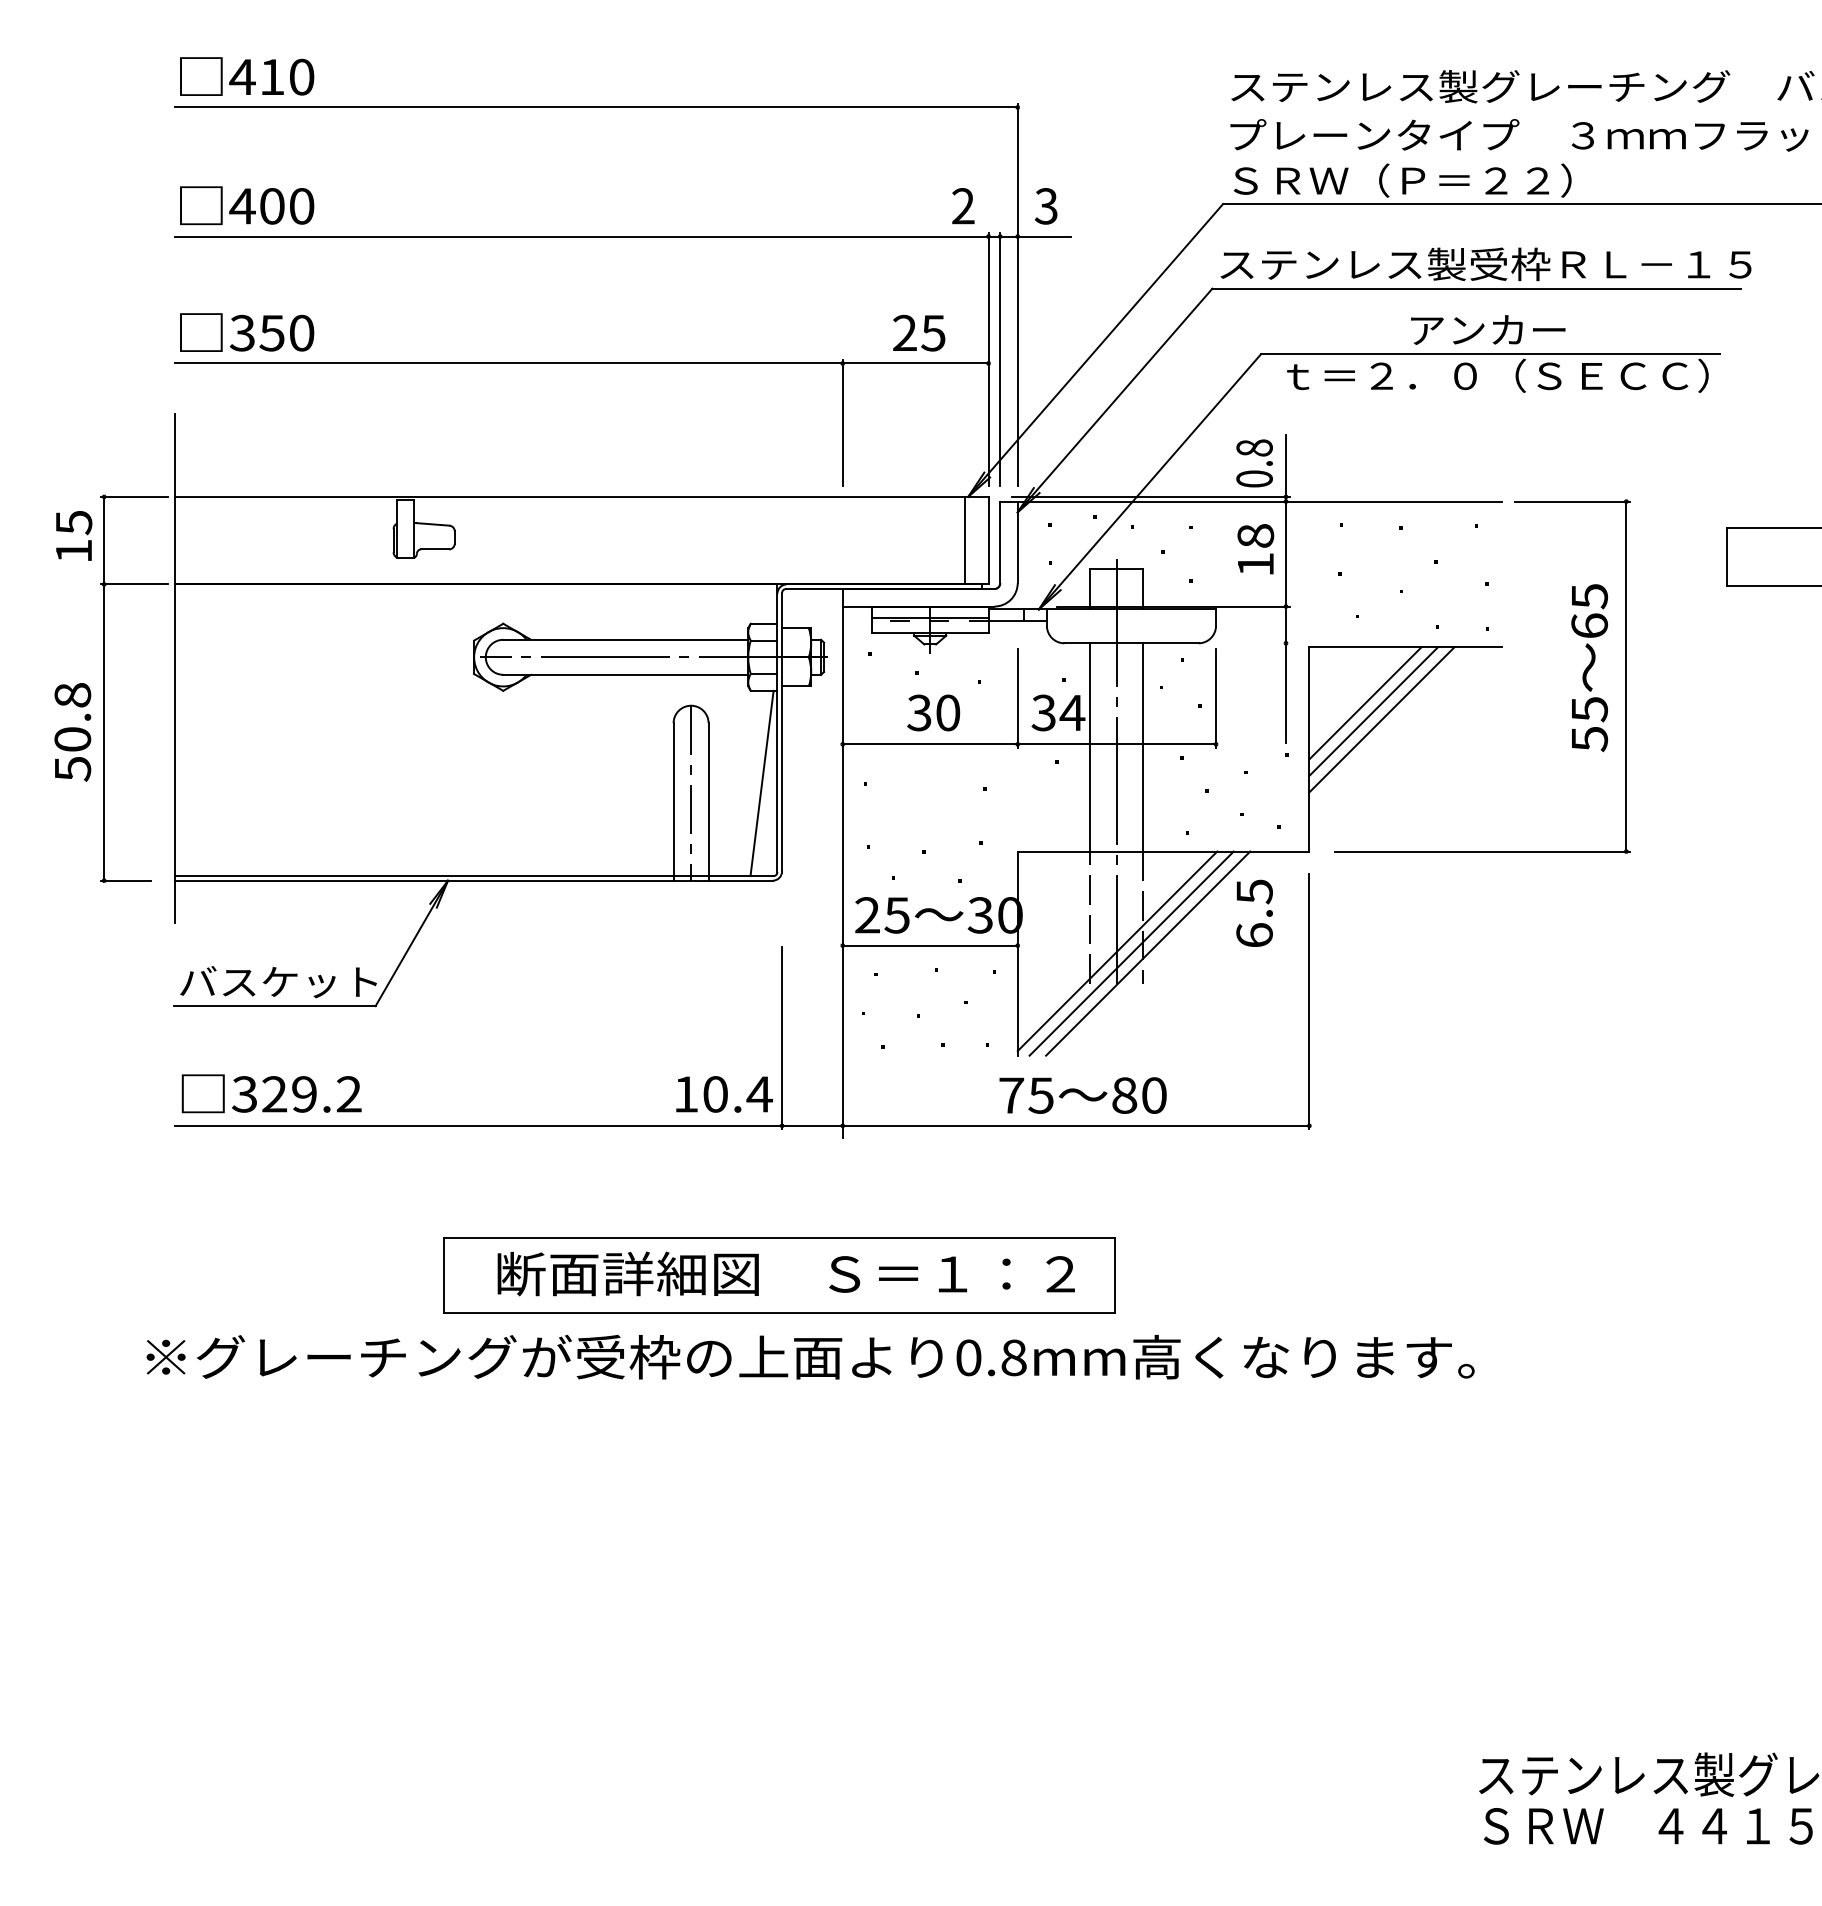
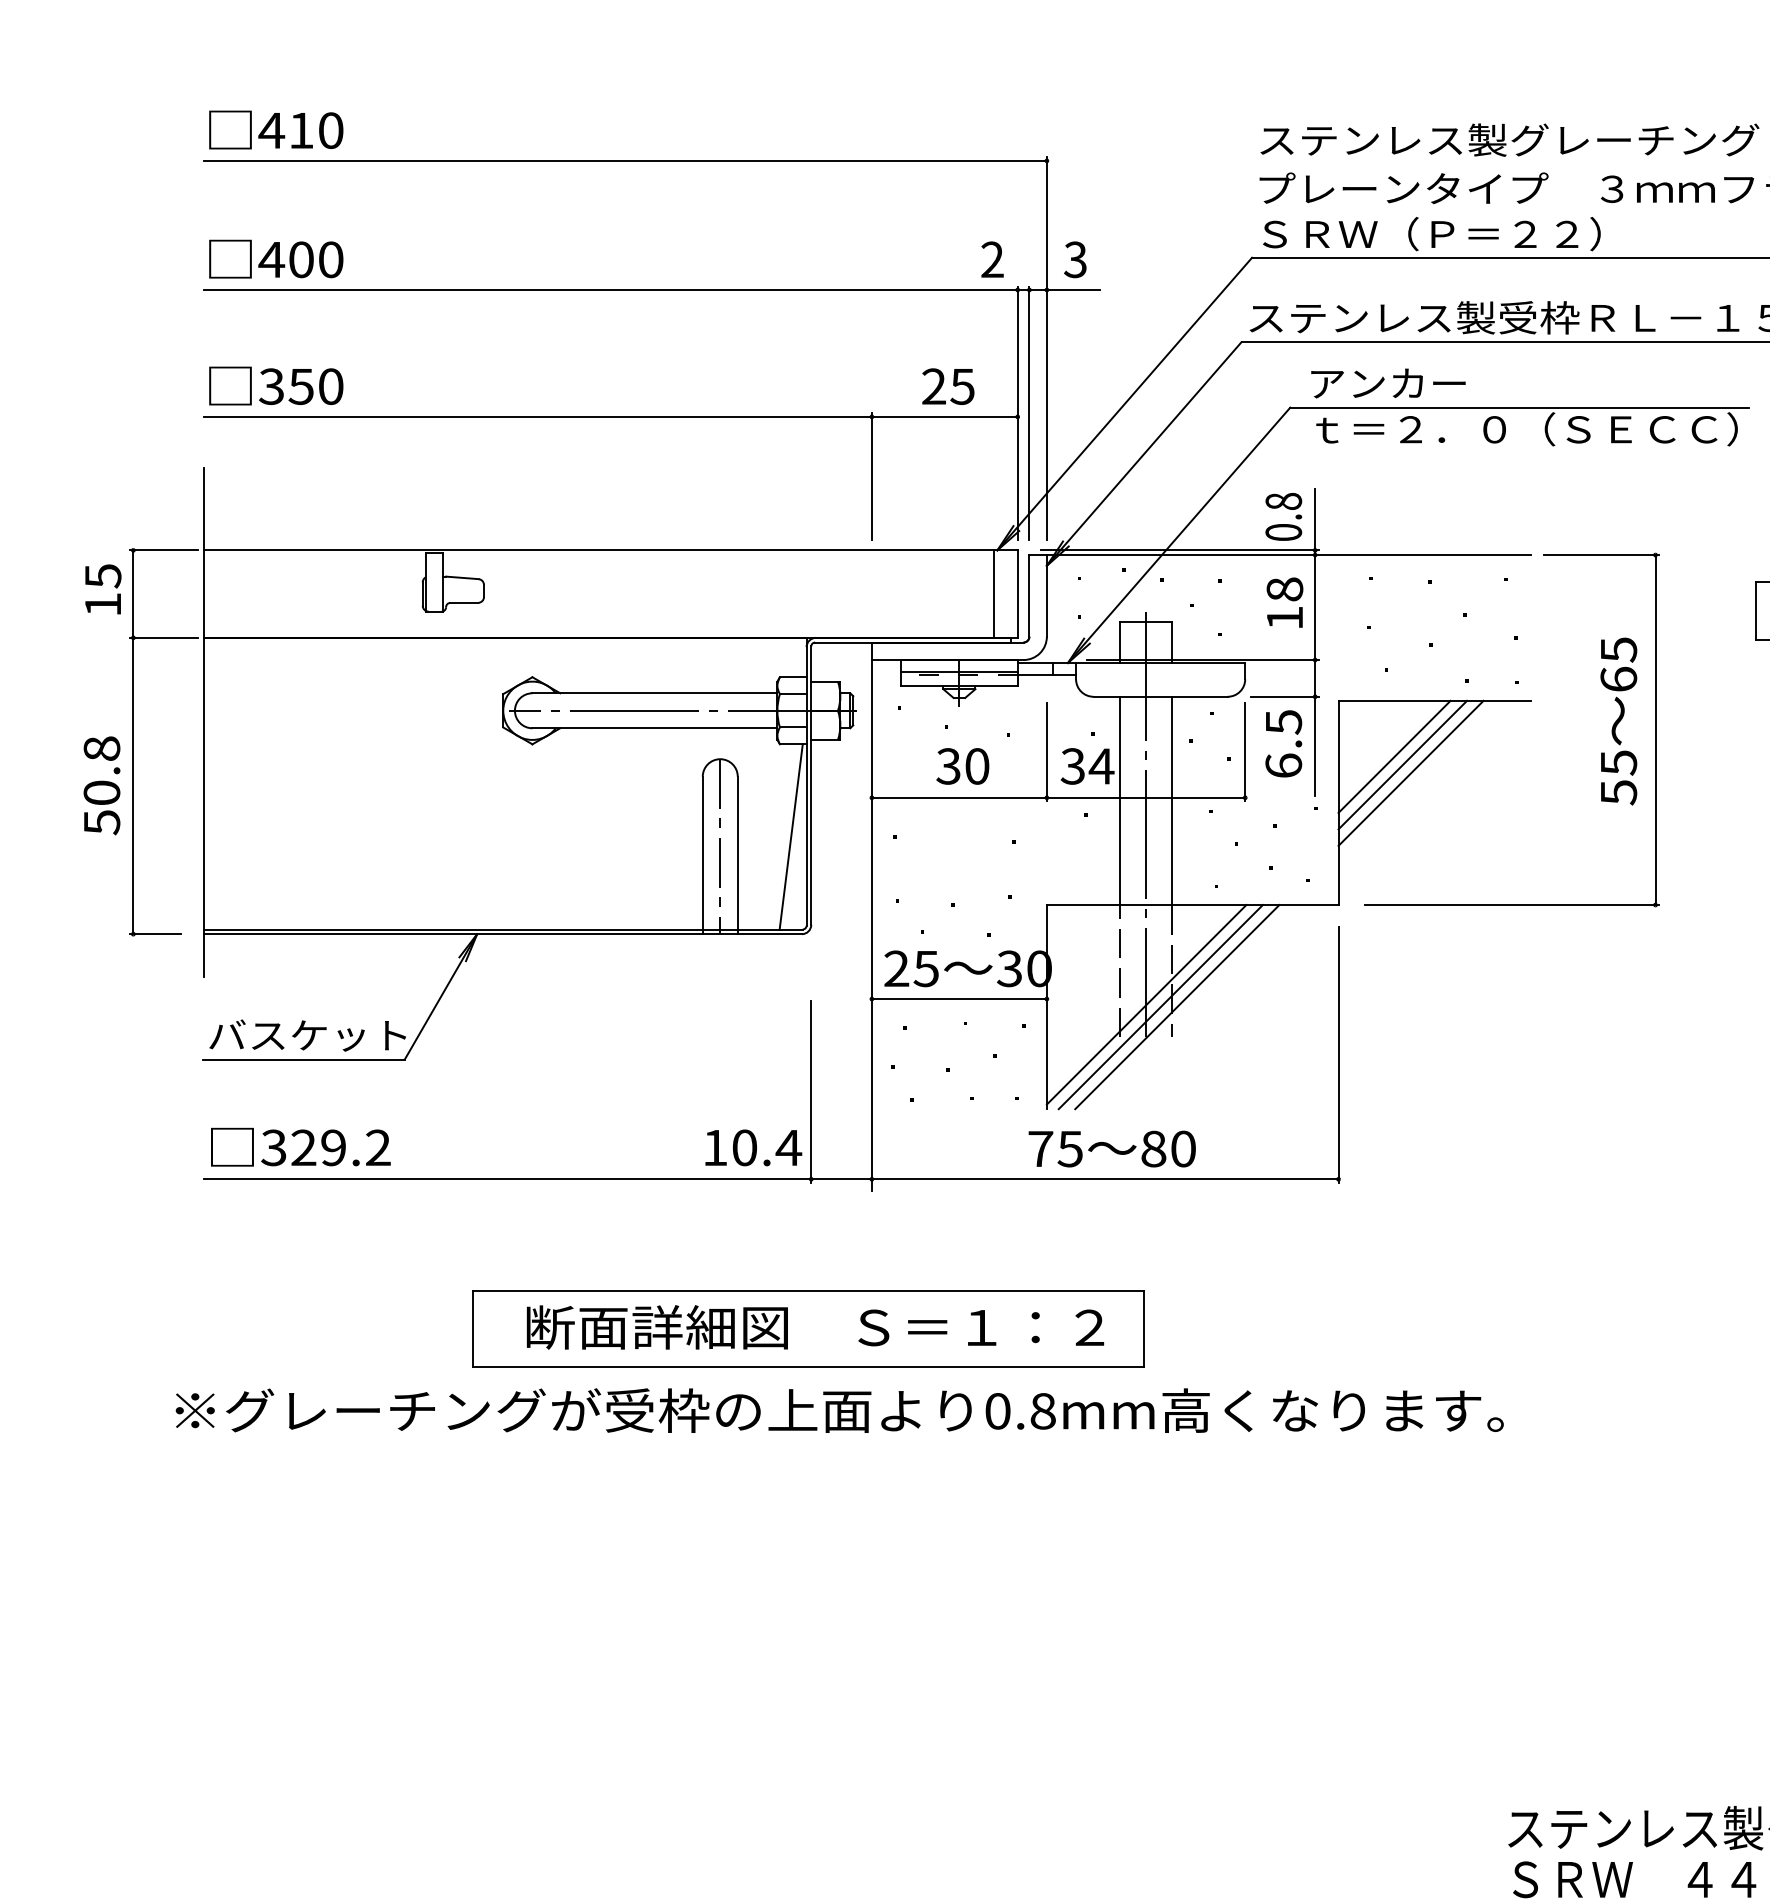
text: (1488, 329) -> (1388, 382), moved
line: (1255, 643) -> (1284, 696), added
text: (1254, 912) -> (1283, 742), moved

